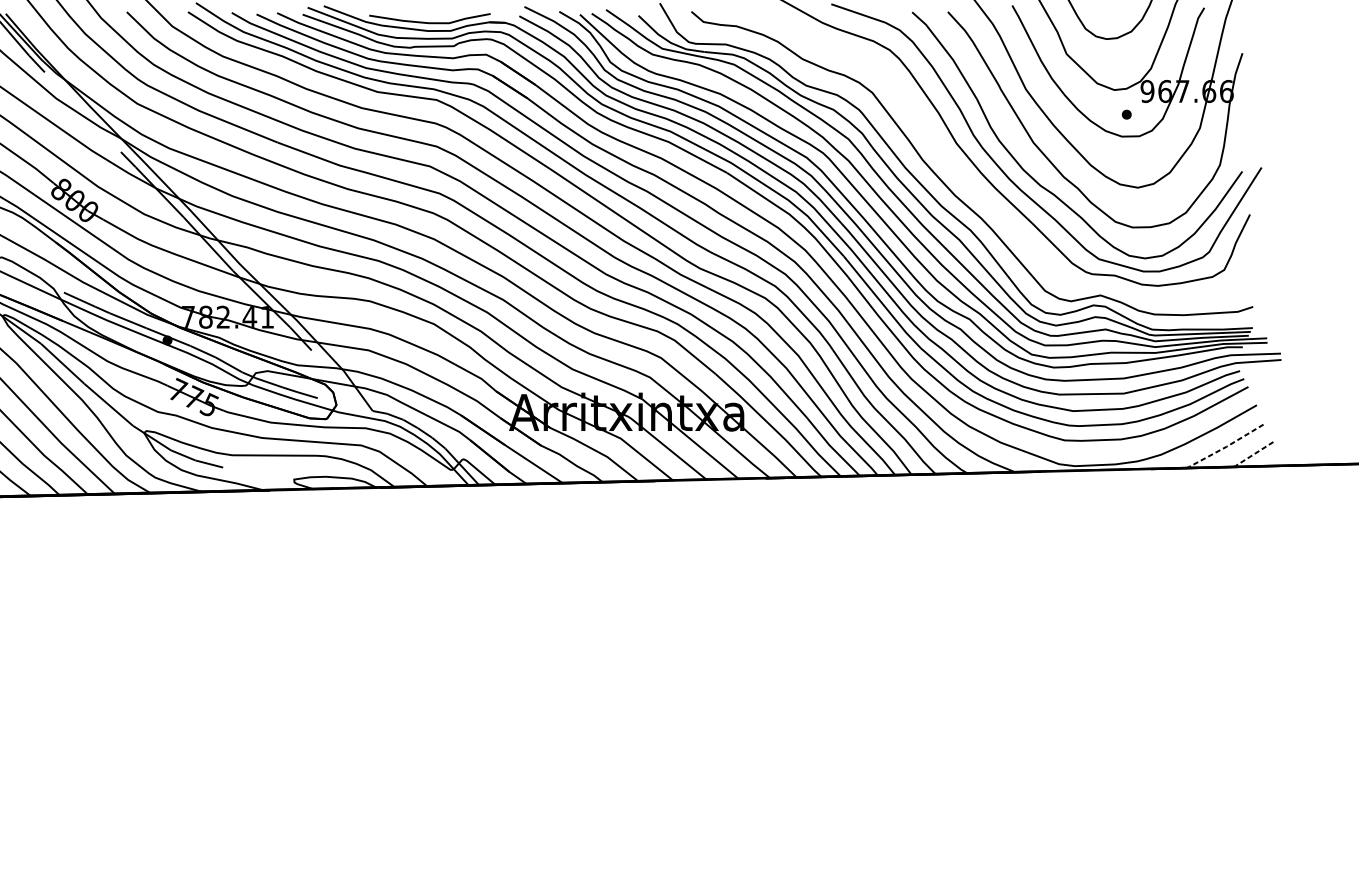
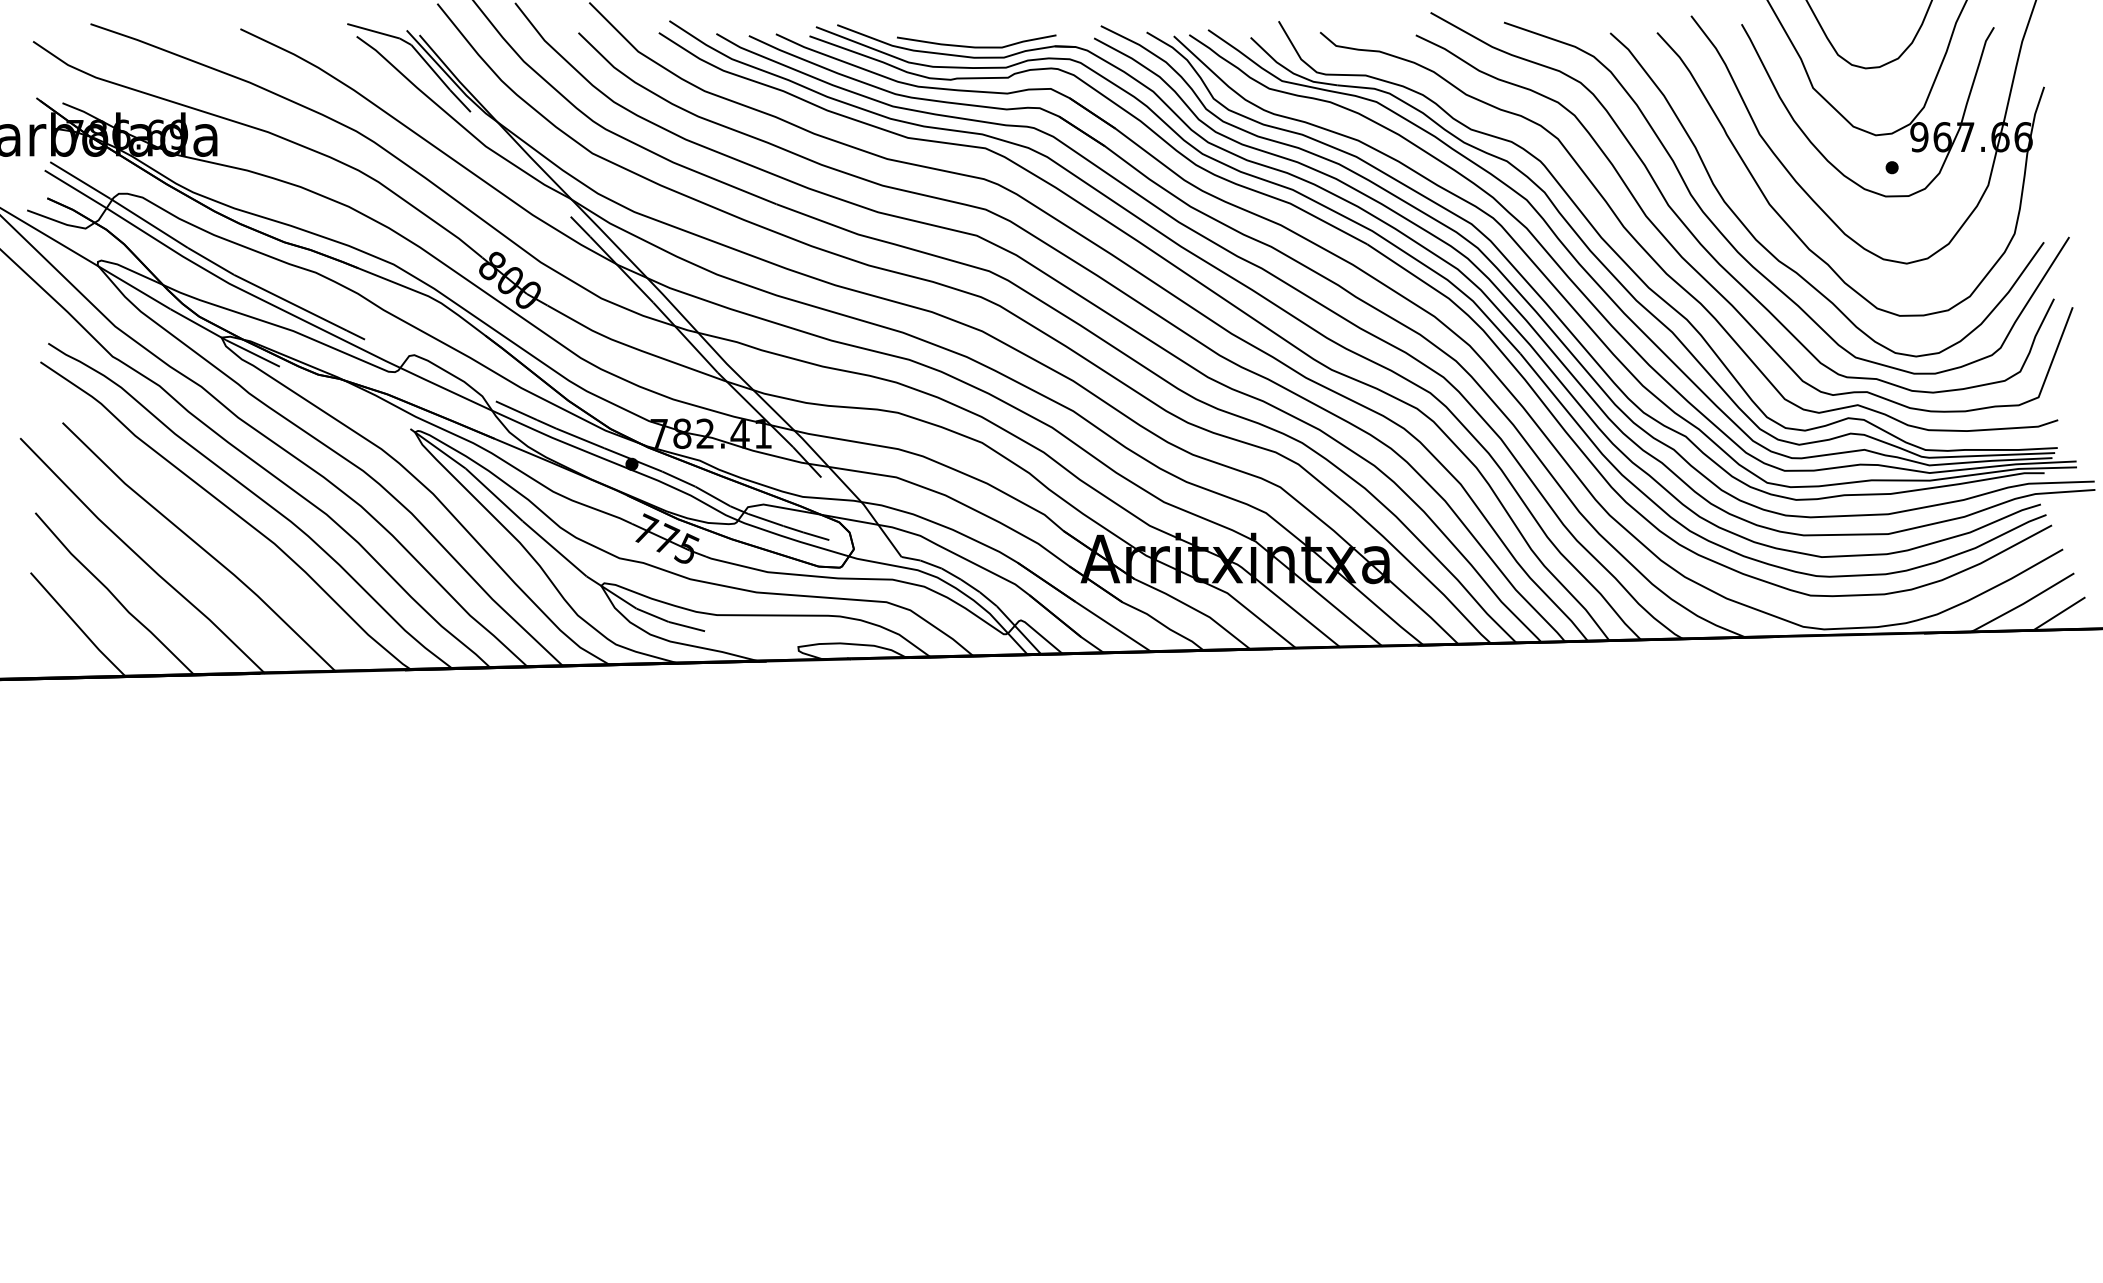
curve: (978, 192) -> (1697, 270), added
line: (1226, 447) -> (2022, 604), dashed -> solid
line: (1253, 454) -> (2058, 614), dashed -> solid

